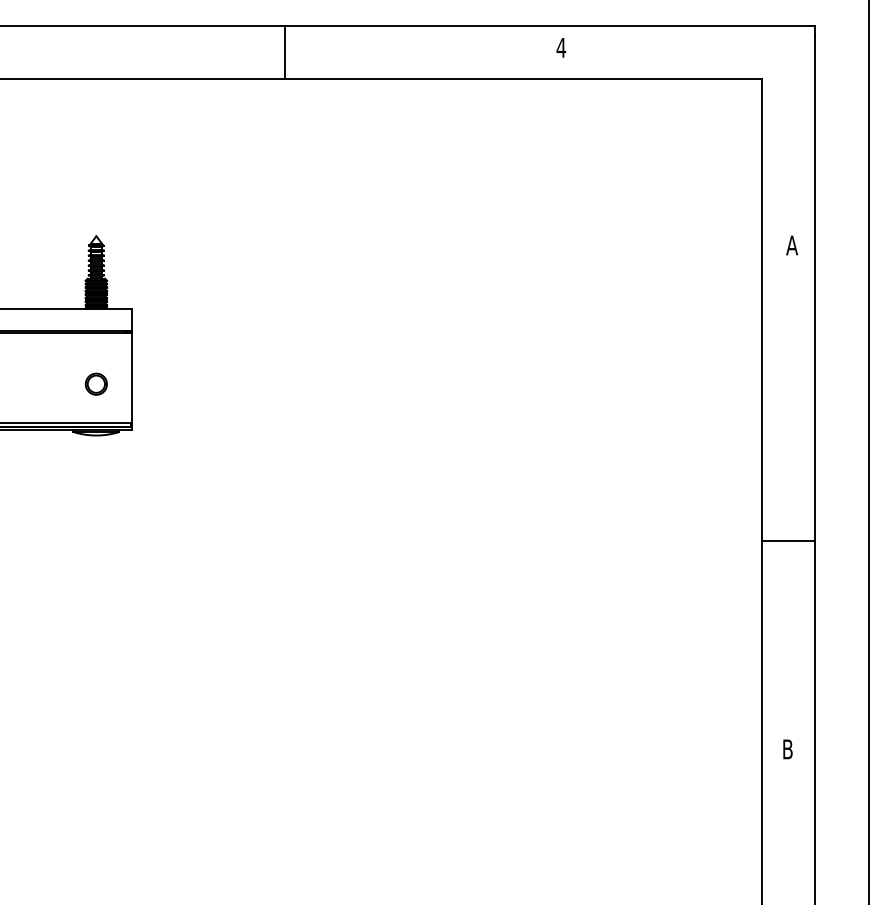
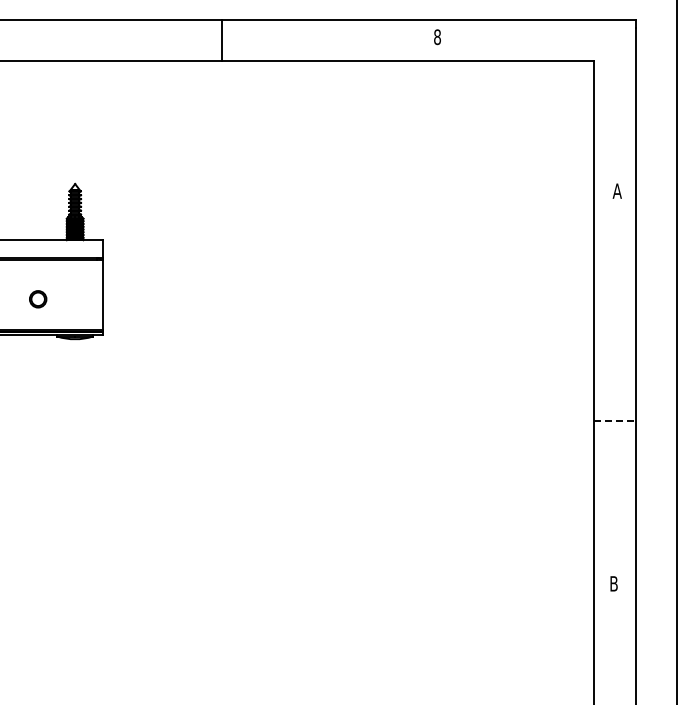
text: (561, 48) -> (437, 37), 4 -> 8
part: (96, 384) -> (38, 299), moved
line: (788, 541) -> (614, 421), solid -> dashed

